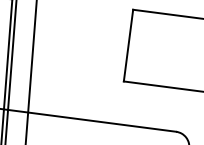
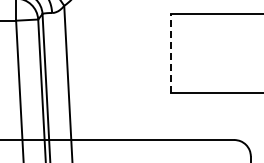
line: (128, 44) -> (170, 52), solid -> dashed

